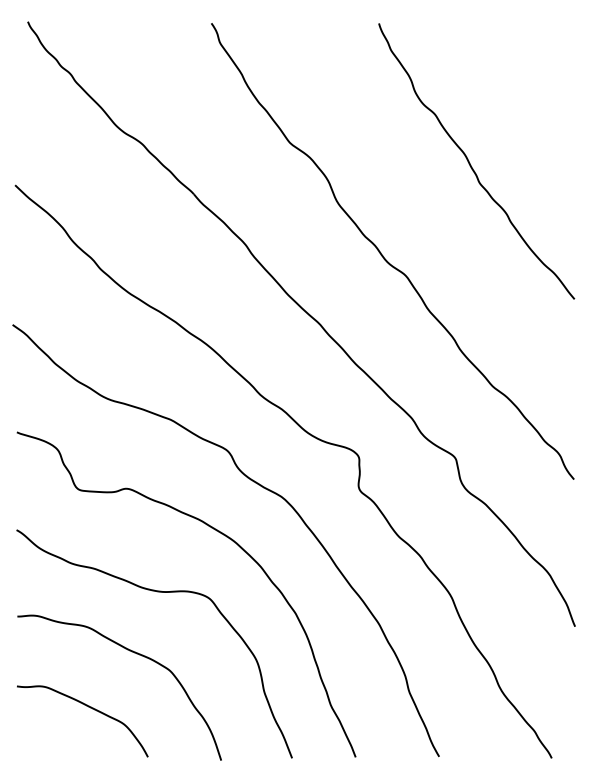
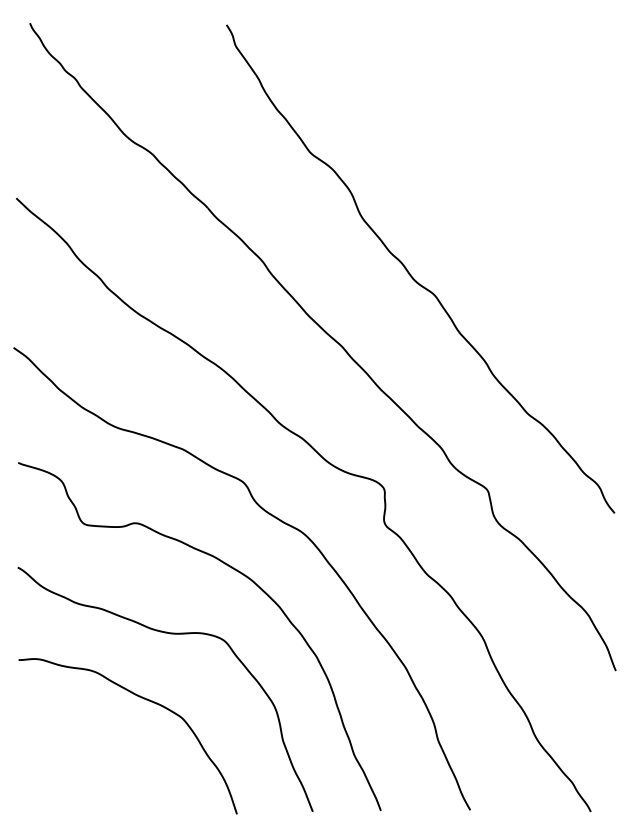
curve: (471, 164) -> (504, 176), removed
curve: (89, 707) -> (95, 757), removed

